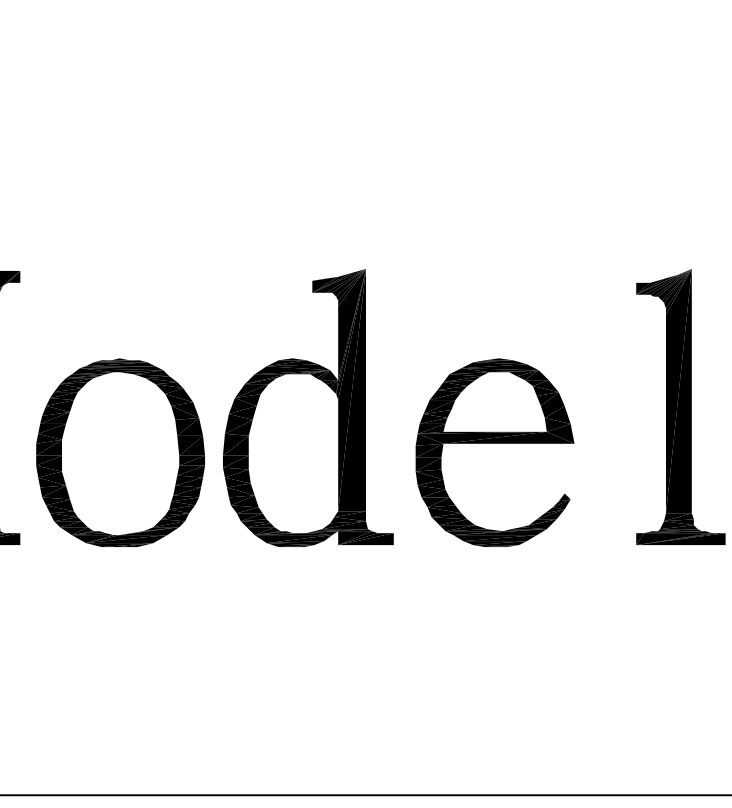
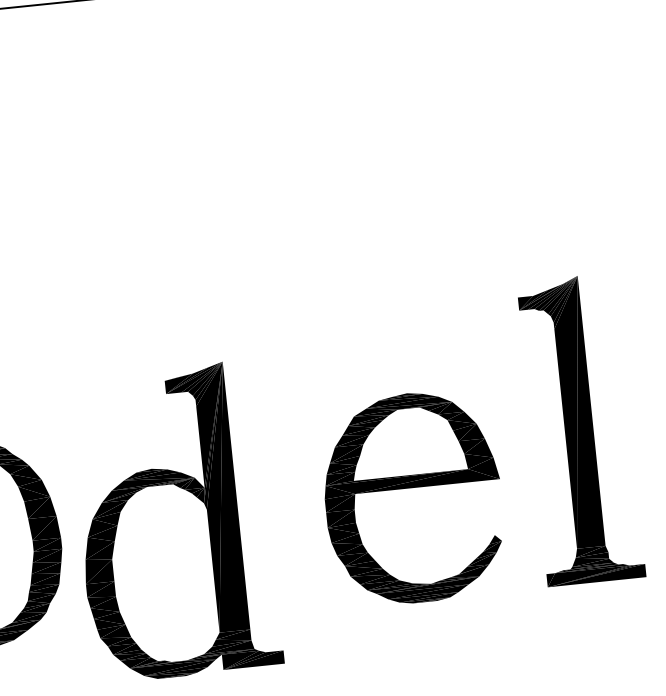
part: (308, 407) -> (174, 521), moved
part: (494, 443) -> (411, 487), moved

